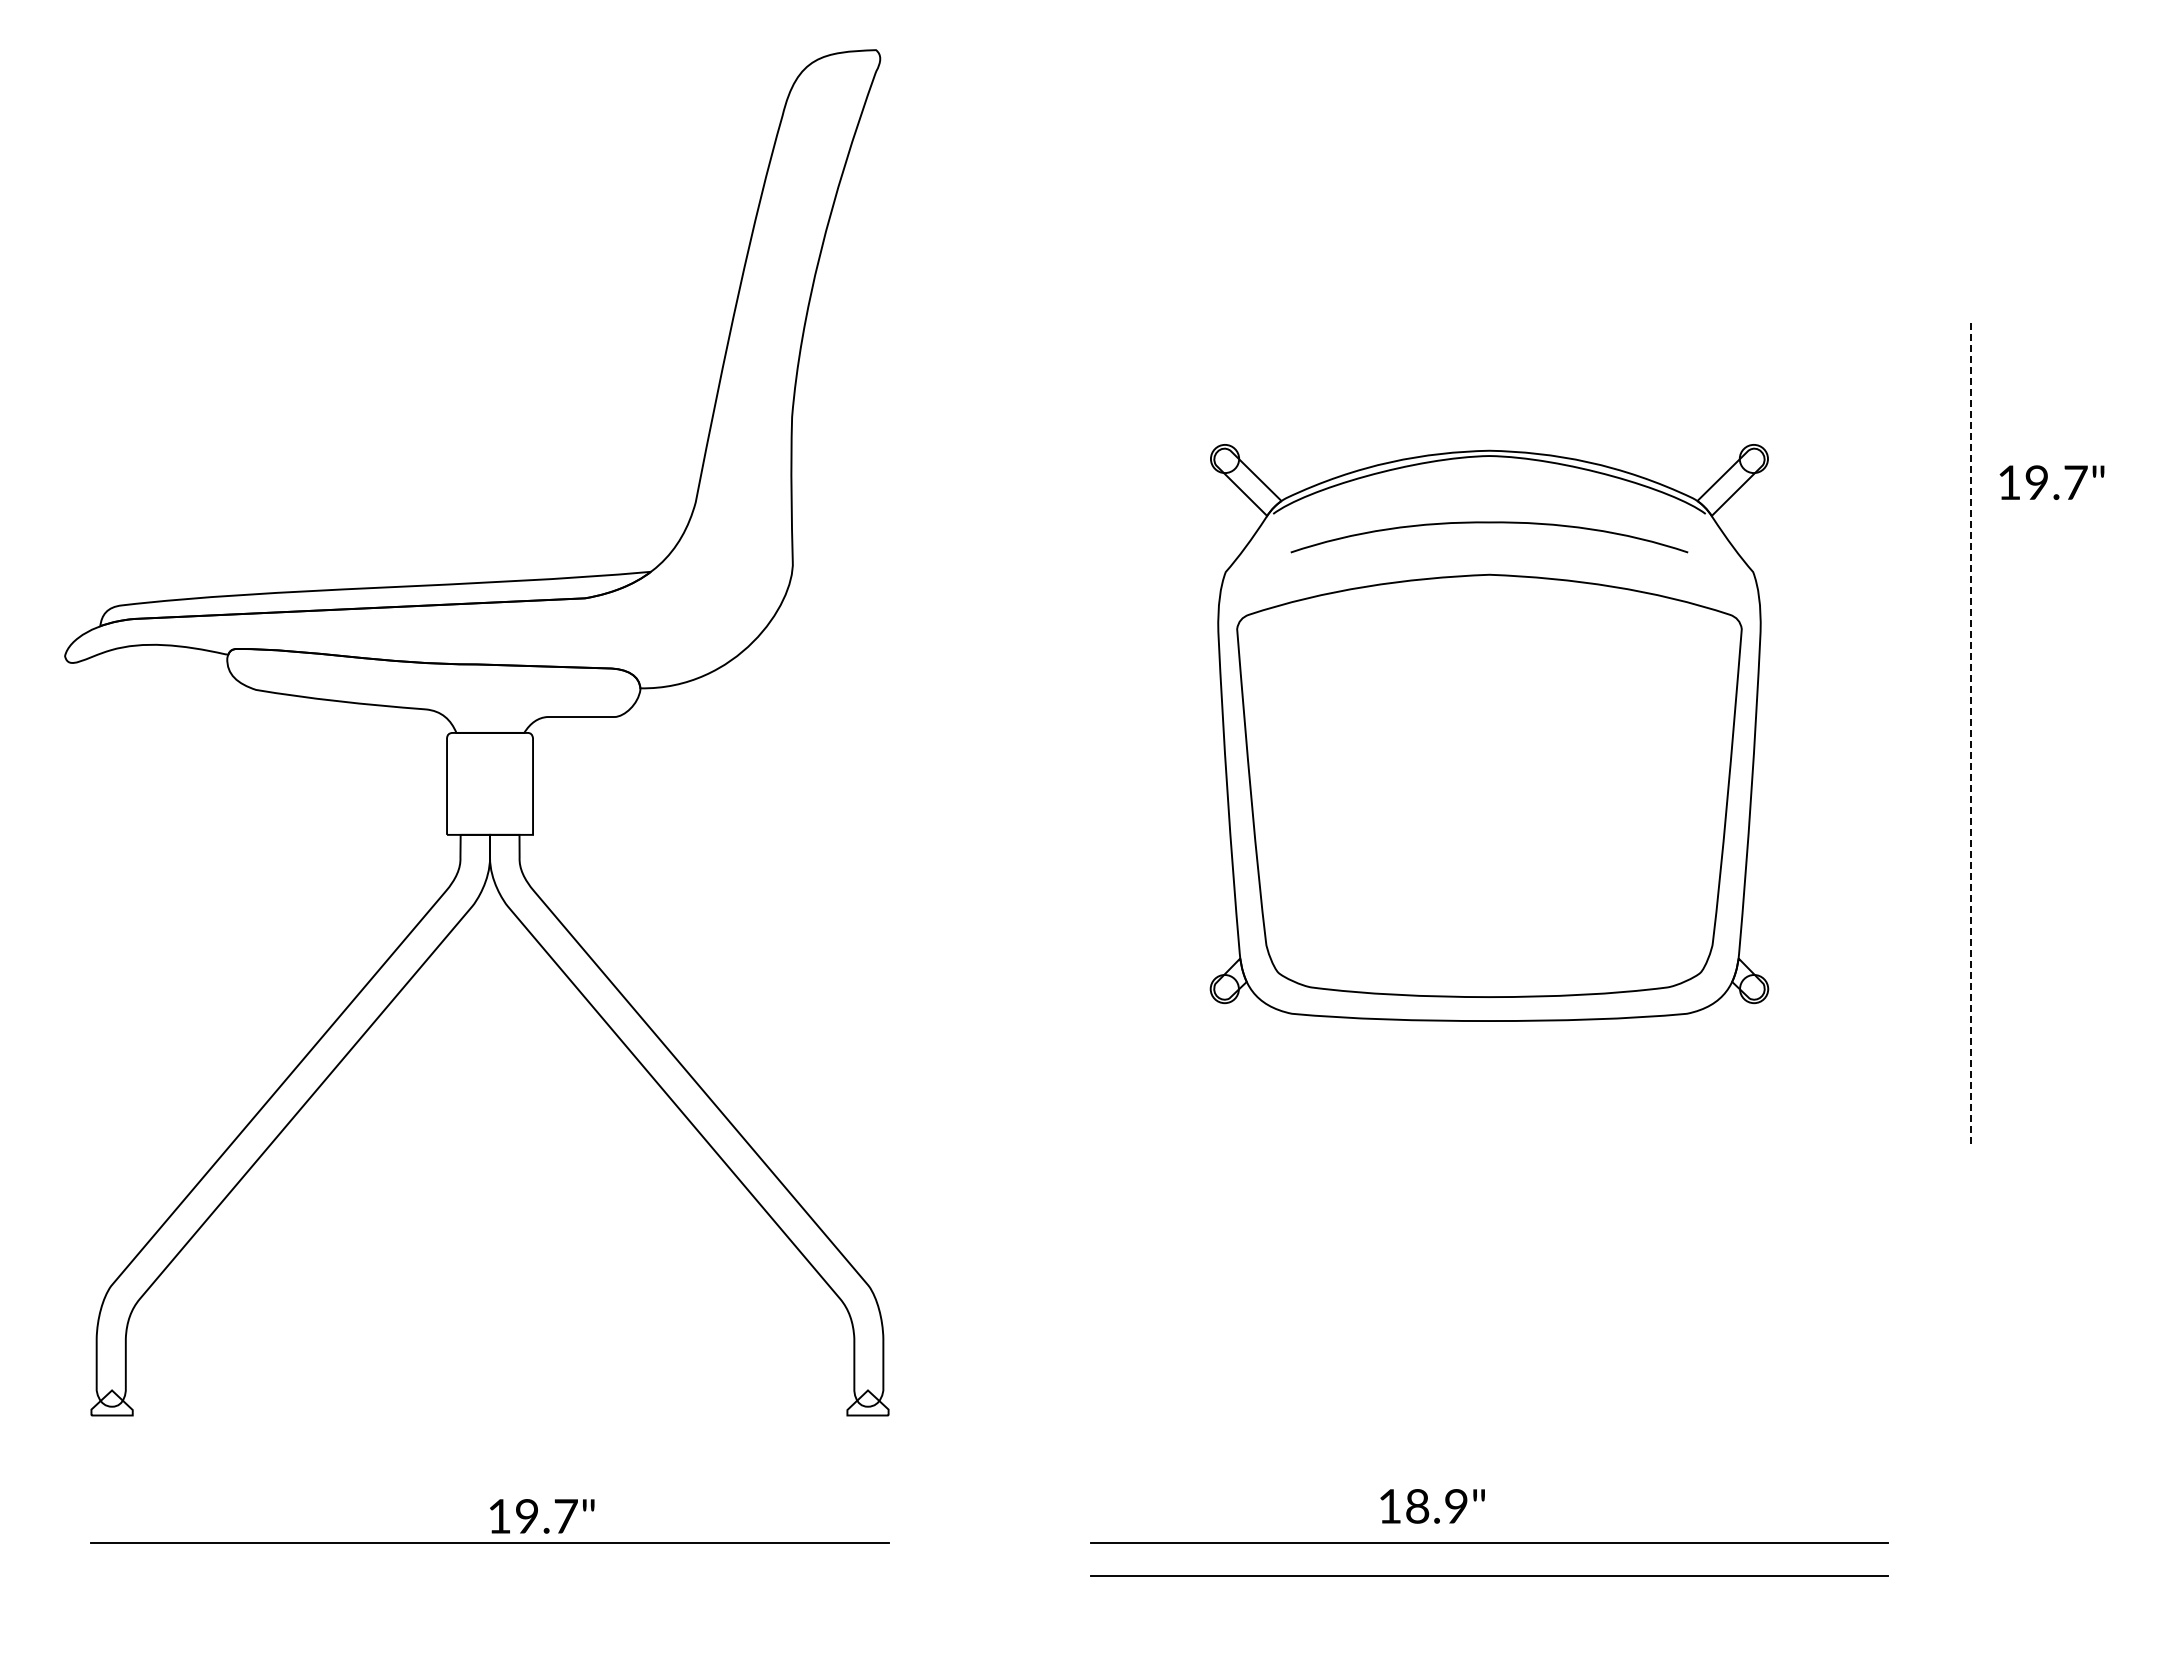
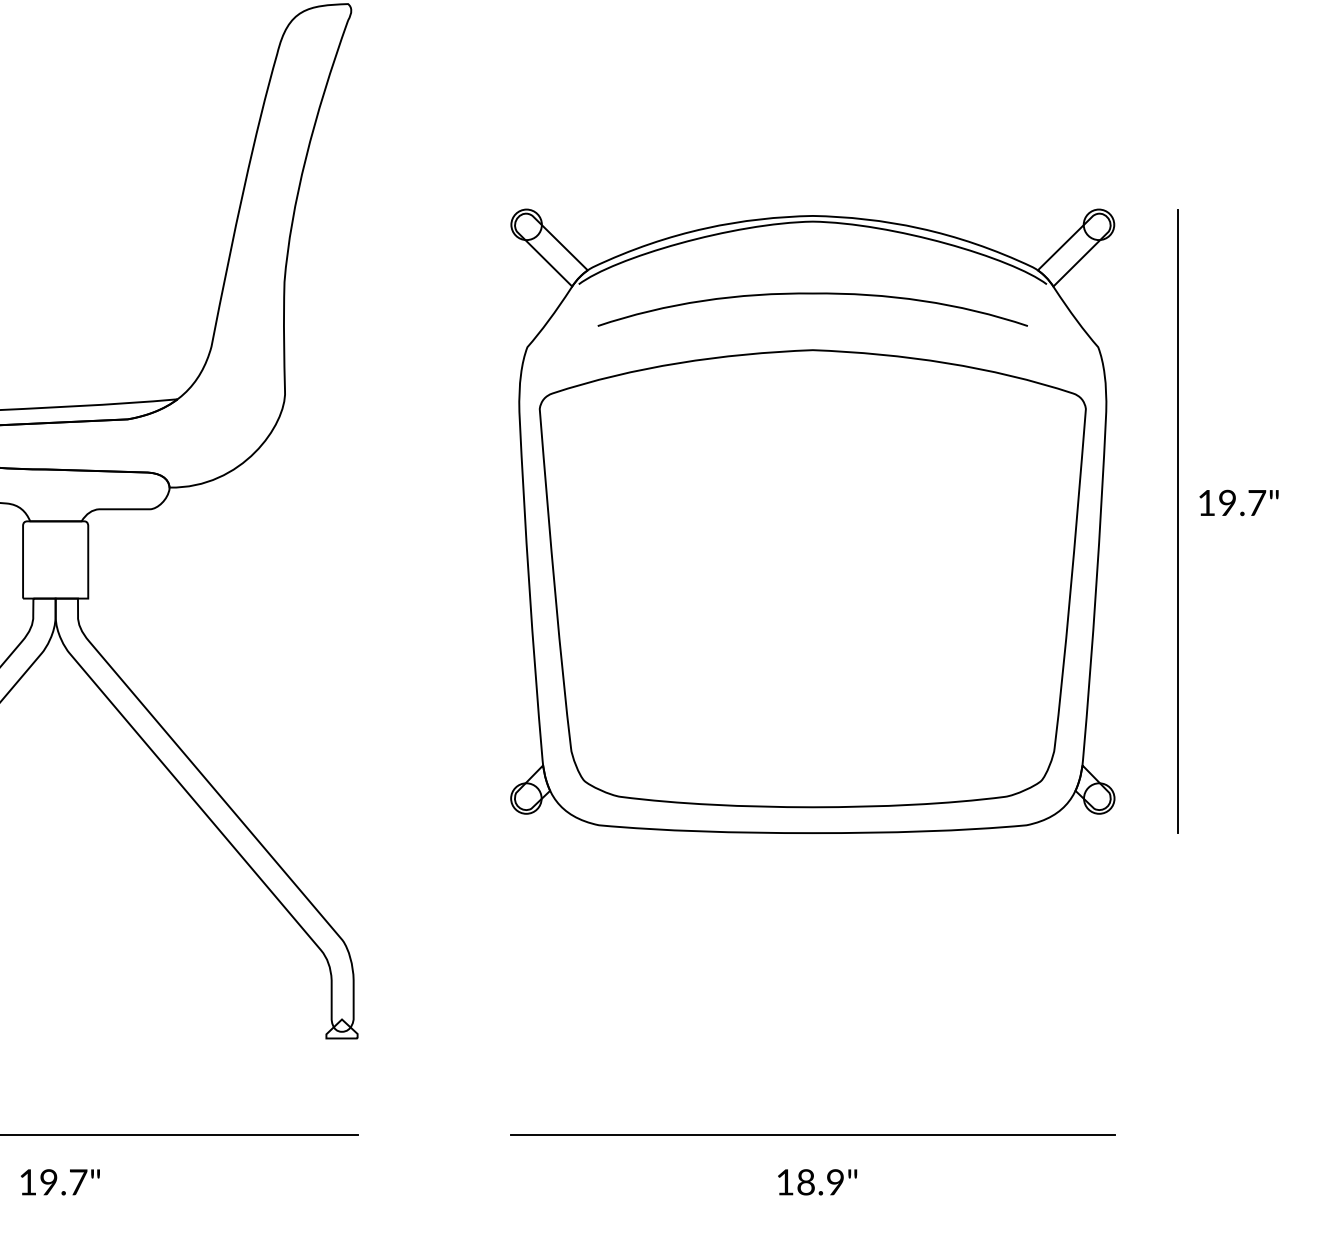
text: (2051, 482) -> (1238, 502), moved
part: (1489, 732) -> (812, 521), size x1.43
line: (1971, 732) -> (1178, 521), dashed -> solid
text: (1432, 1506) -> (817, 1182), moved
text: (542, 1516) -> (60, 1182), moved
line: (1489, 1575) -> (812, 1159), removed

